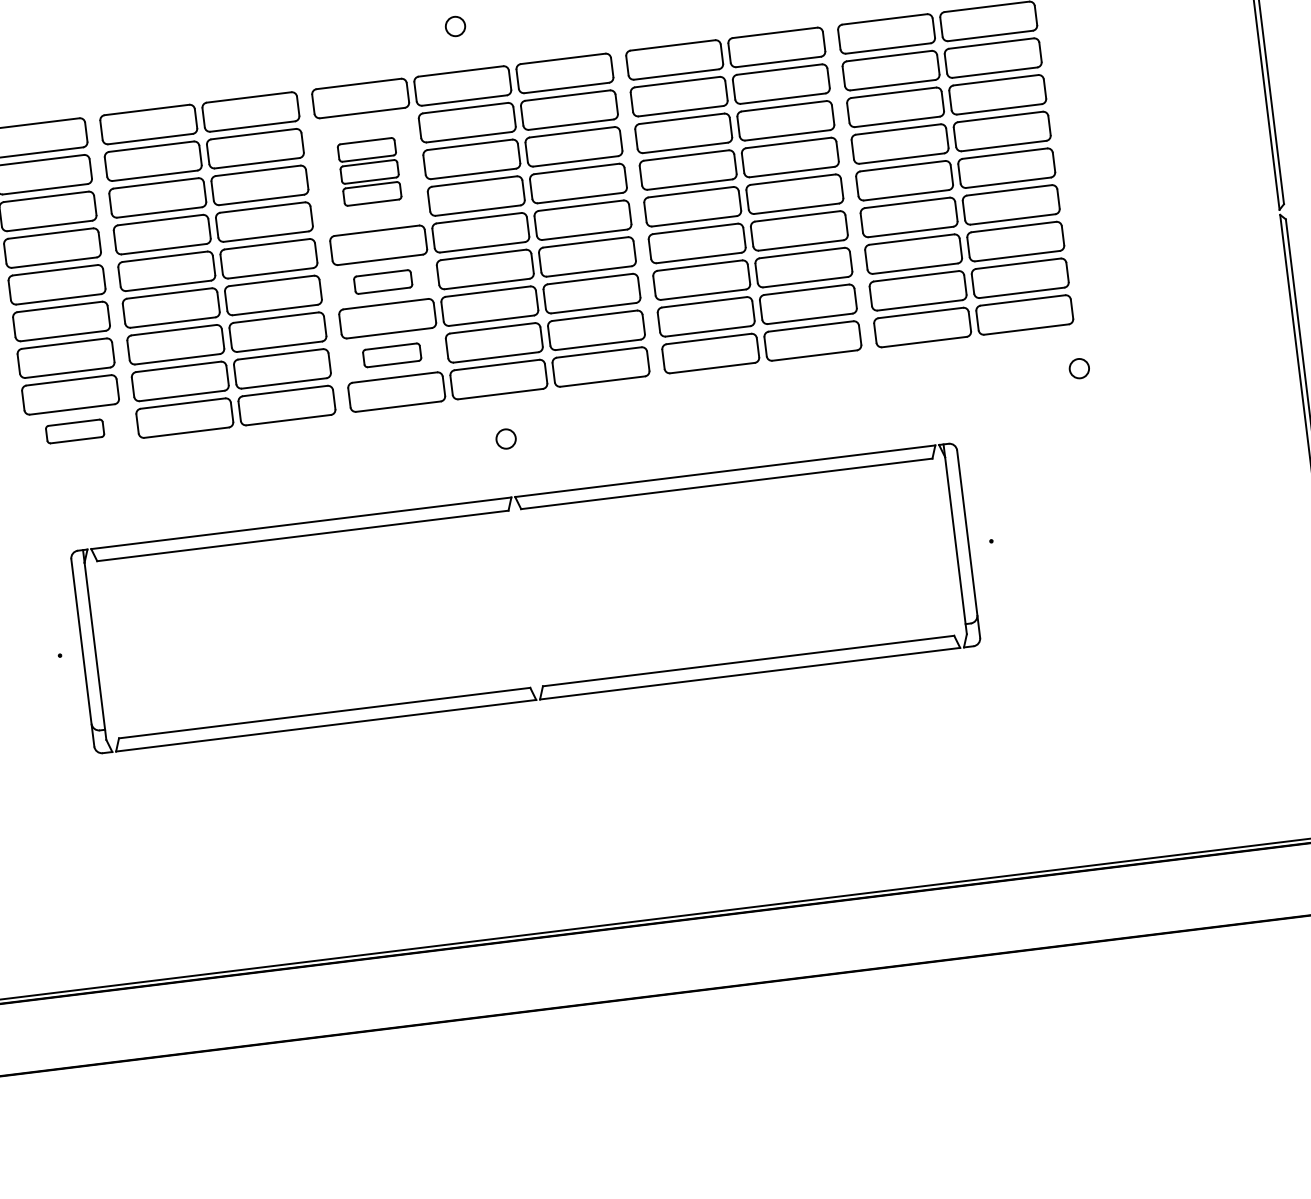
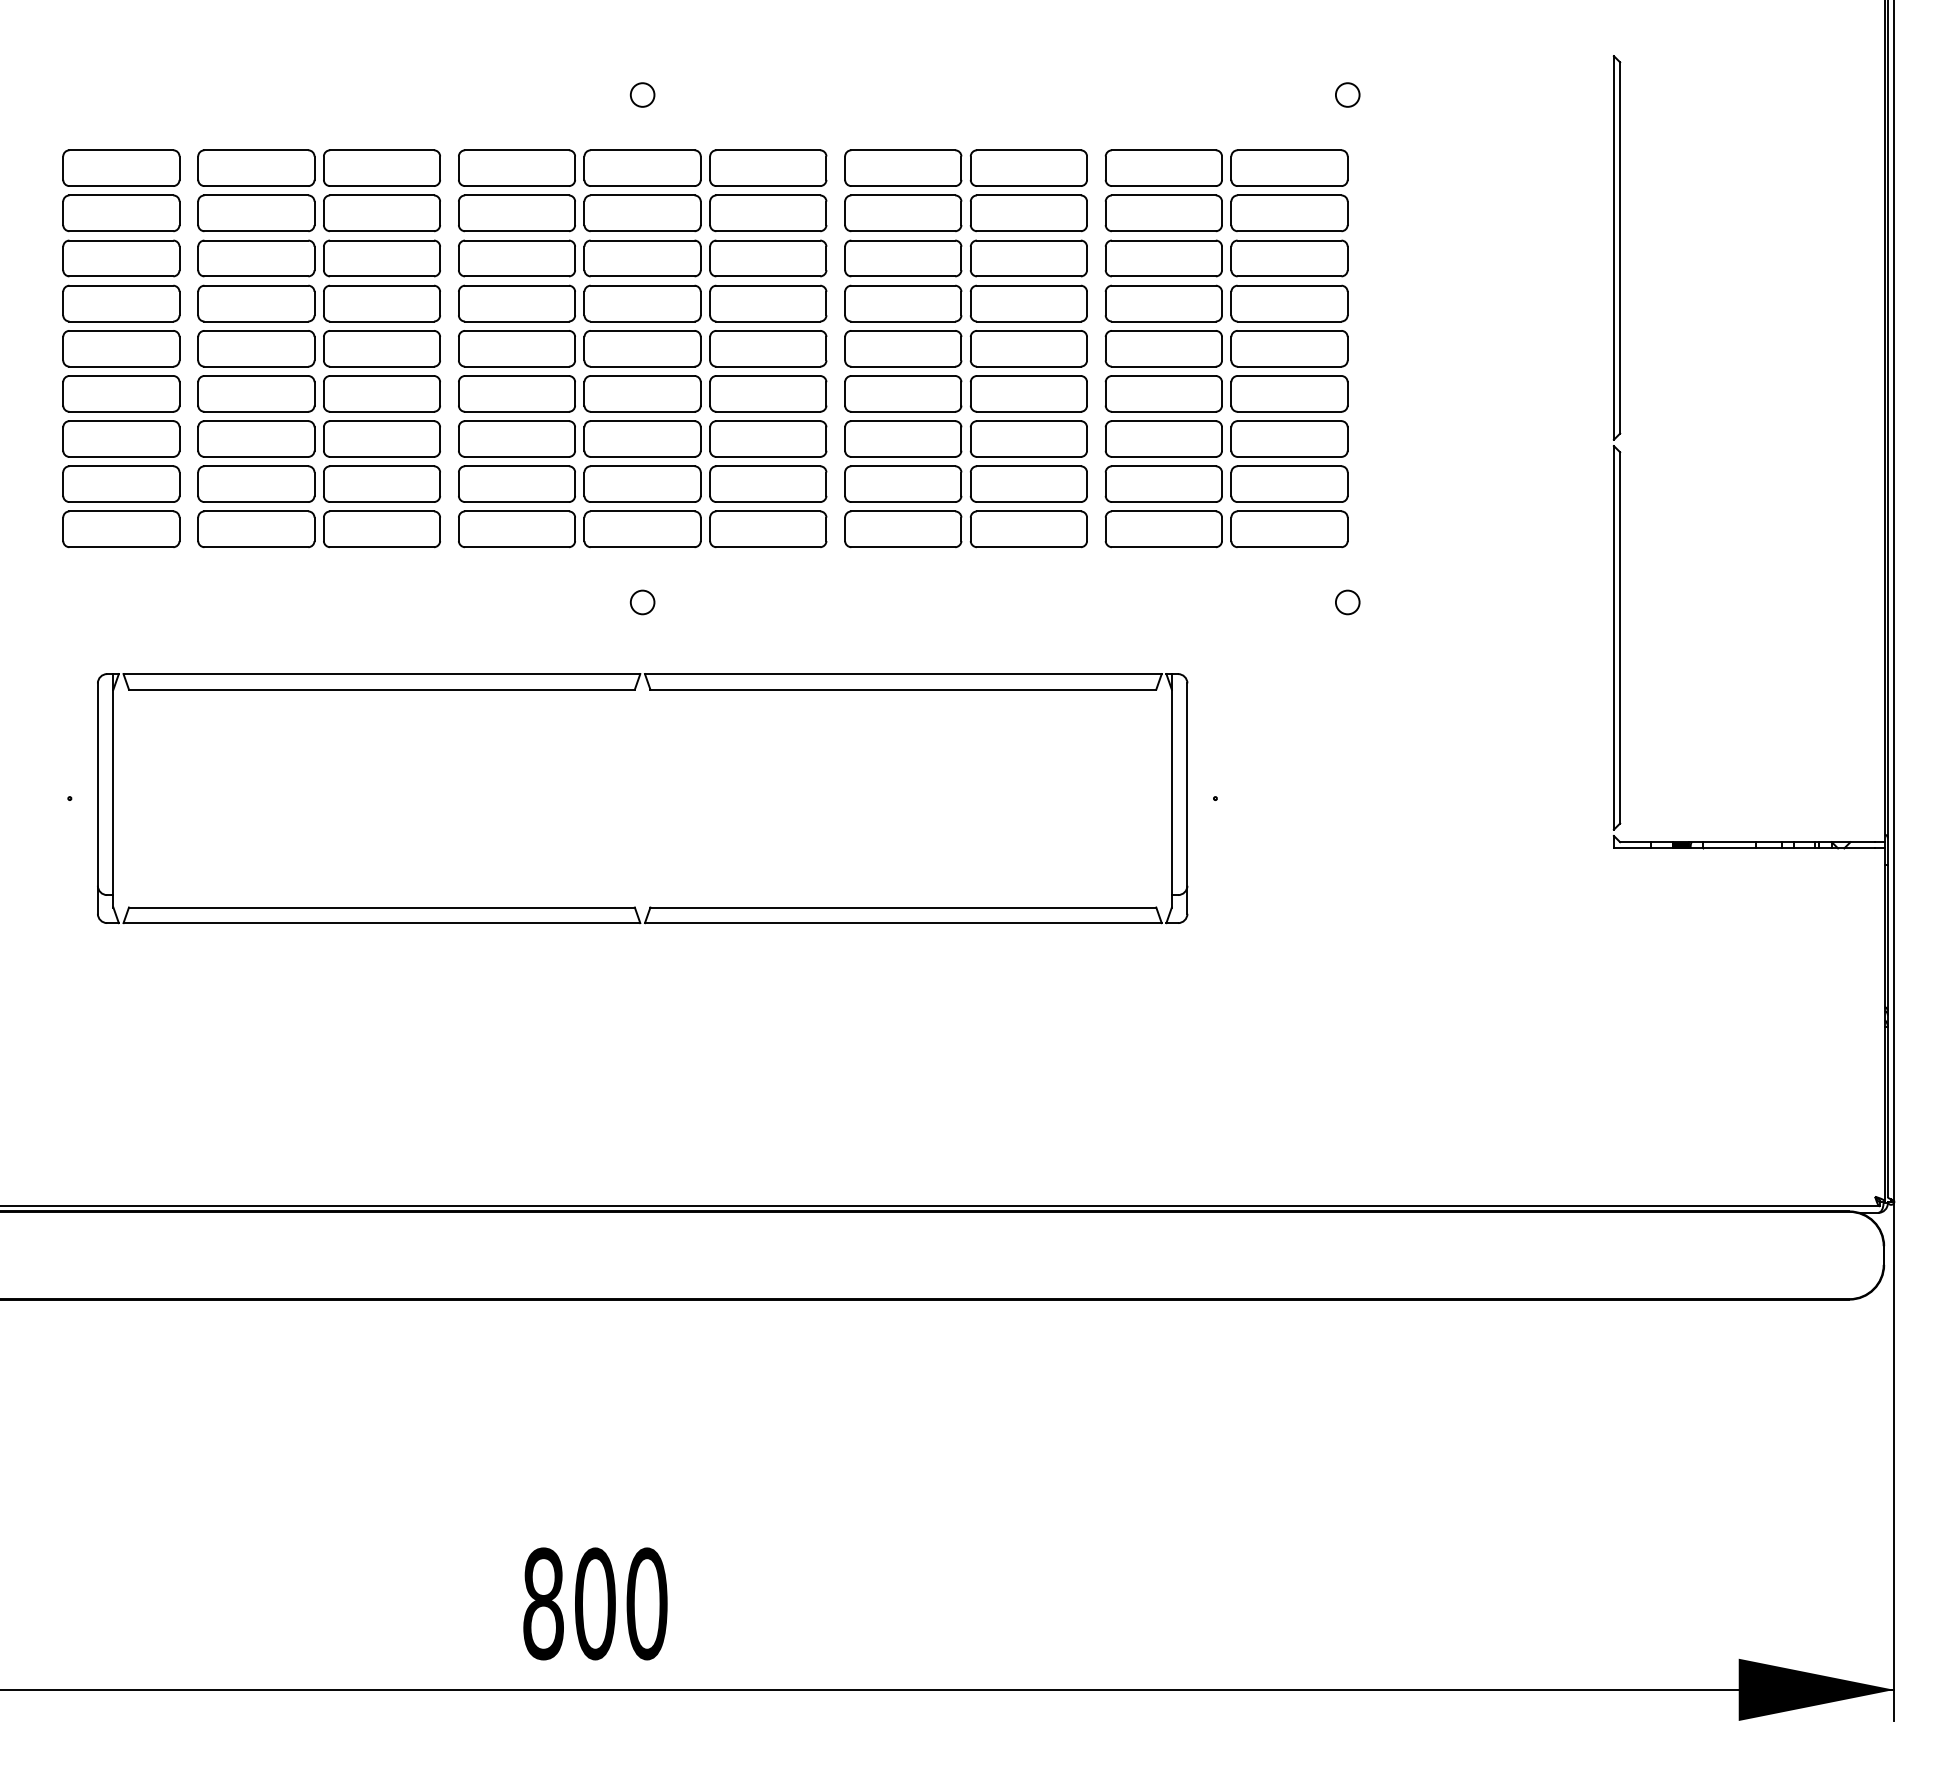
part: (369, 171) -> (516, 258), size x1.67
part: (382, 281) -> (516, 393), size x1.67
part: (391, 354) -> (516, 483), size x1.67
part: (75, 430) -> (121, 528), size x1.67

